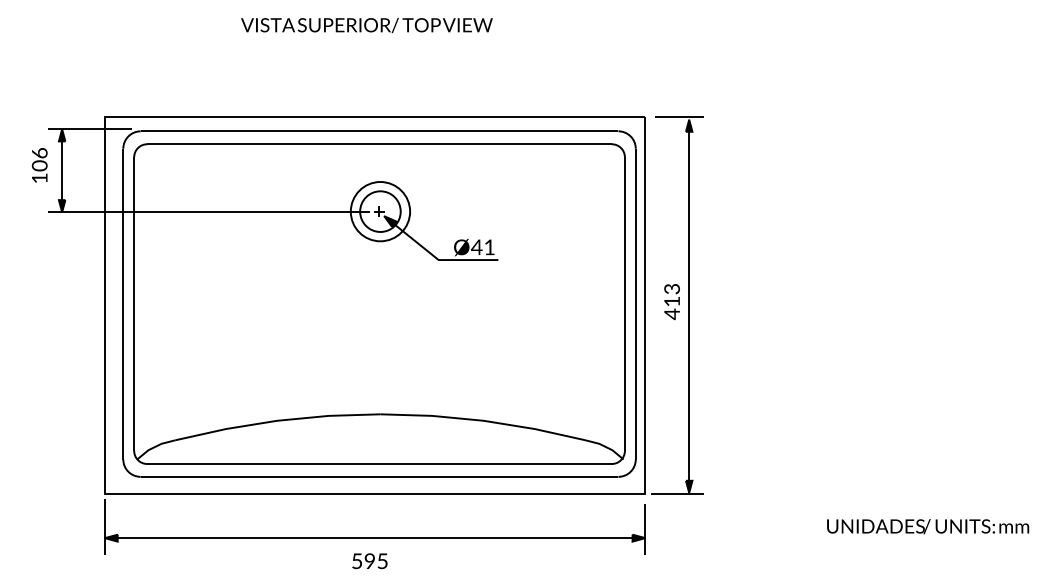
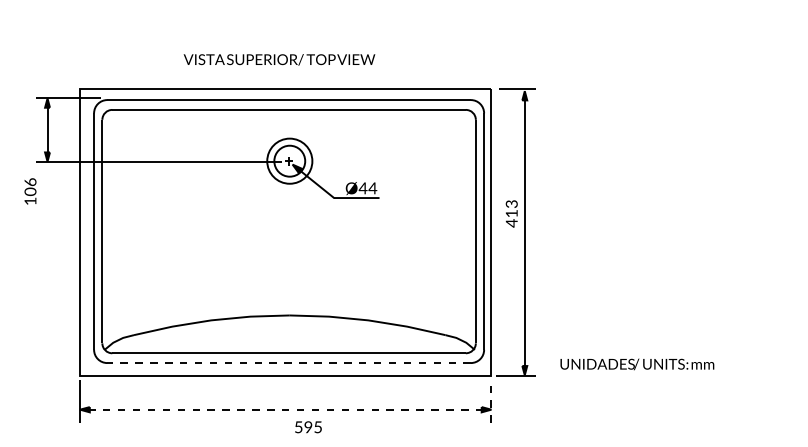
text: (366, 25) -> (279, 59), moved
text: (39, 165) -> (30, 191), moved
text: (489, 247) -> (372, 188), Ø41 -> Ø44
text: (671, 302) -> (511, 214), moved
line: (379, 476) -> (289, 362), solid -> dashed
text: (928, 526) -> (637, 364), moved
line: (645, 529) -> (491, 403), solid -> dashed
line: (375, 538) -> (286, 409), solid -> dashed
text: (369, 561) -> (308, 427), moved

